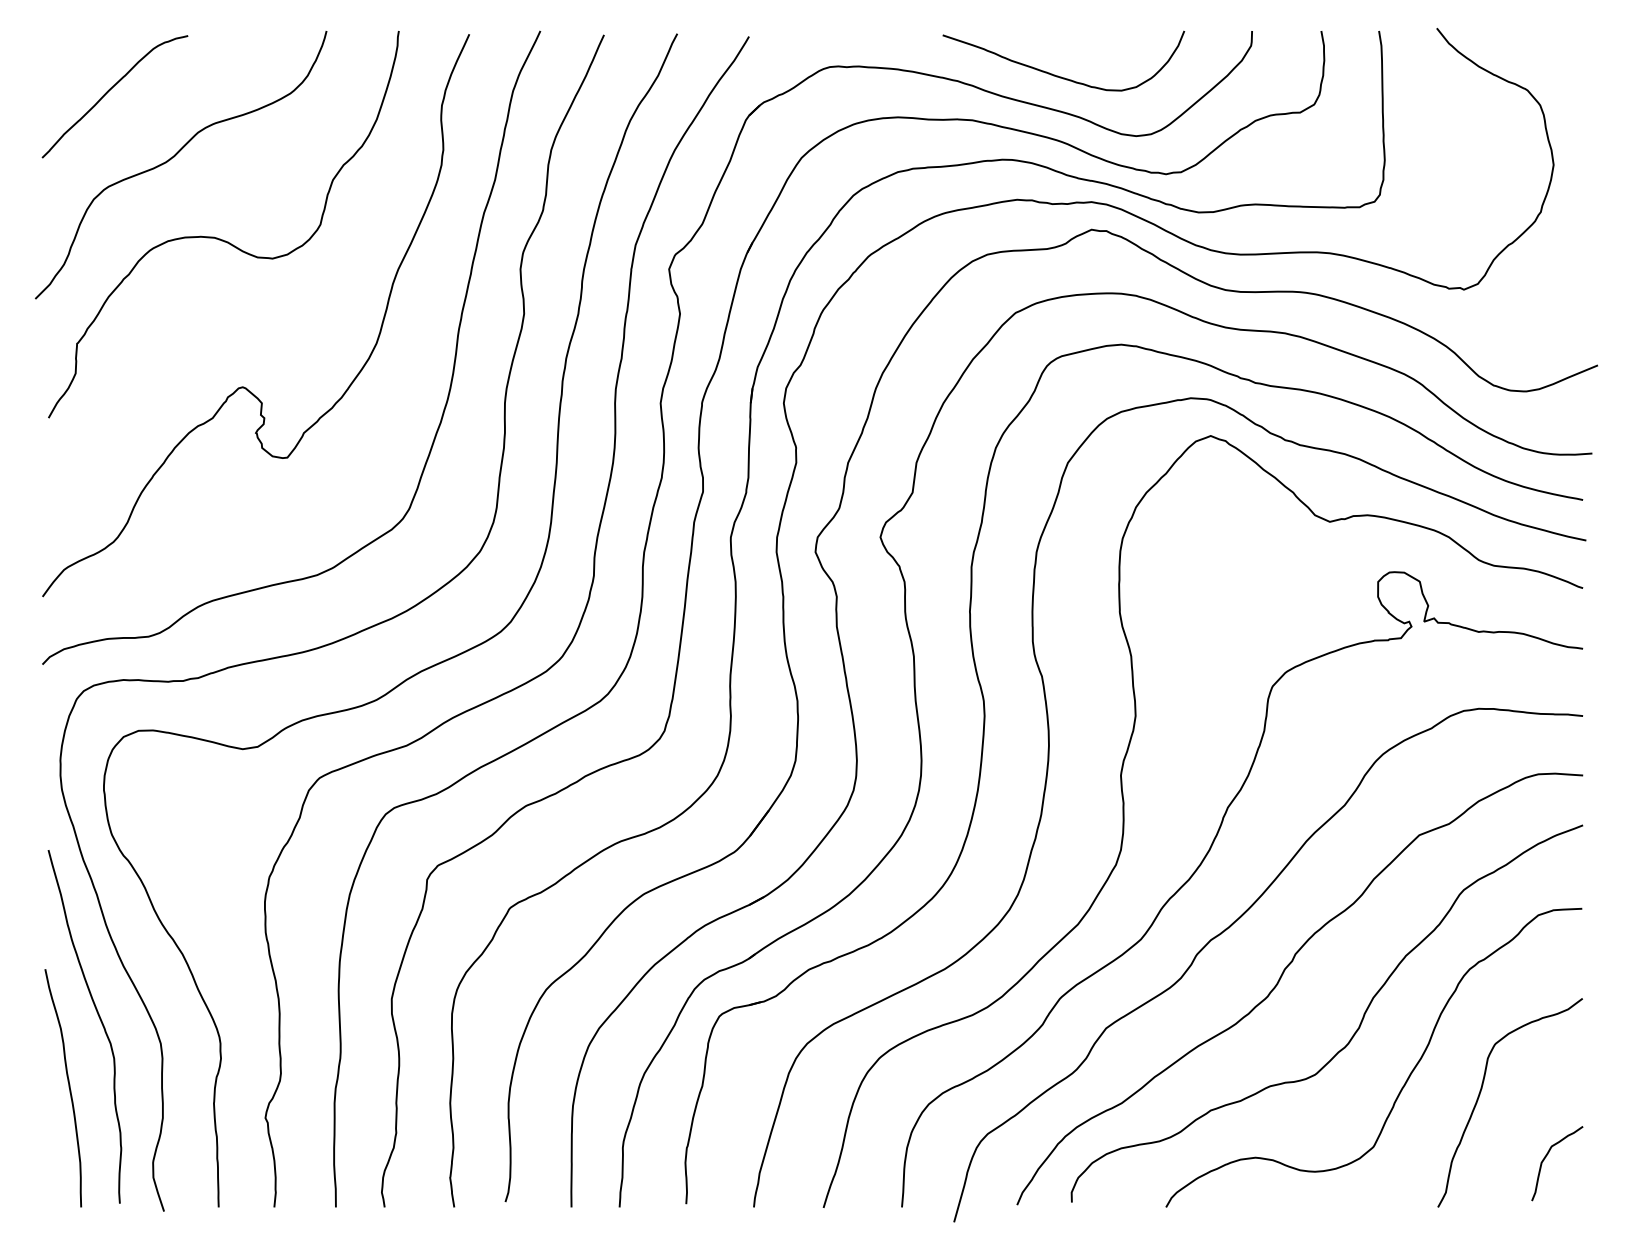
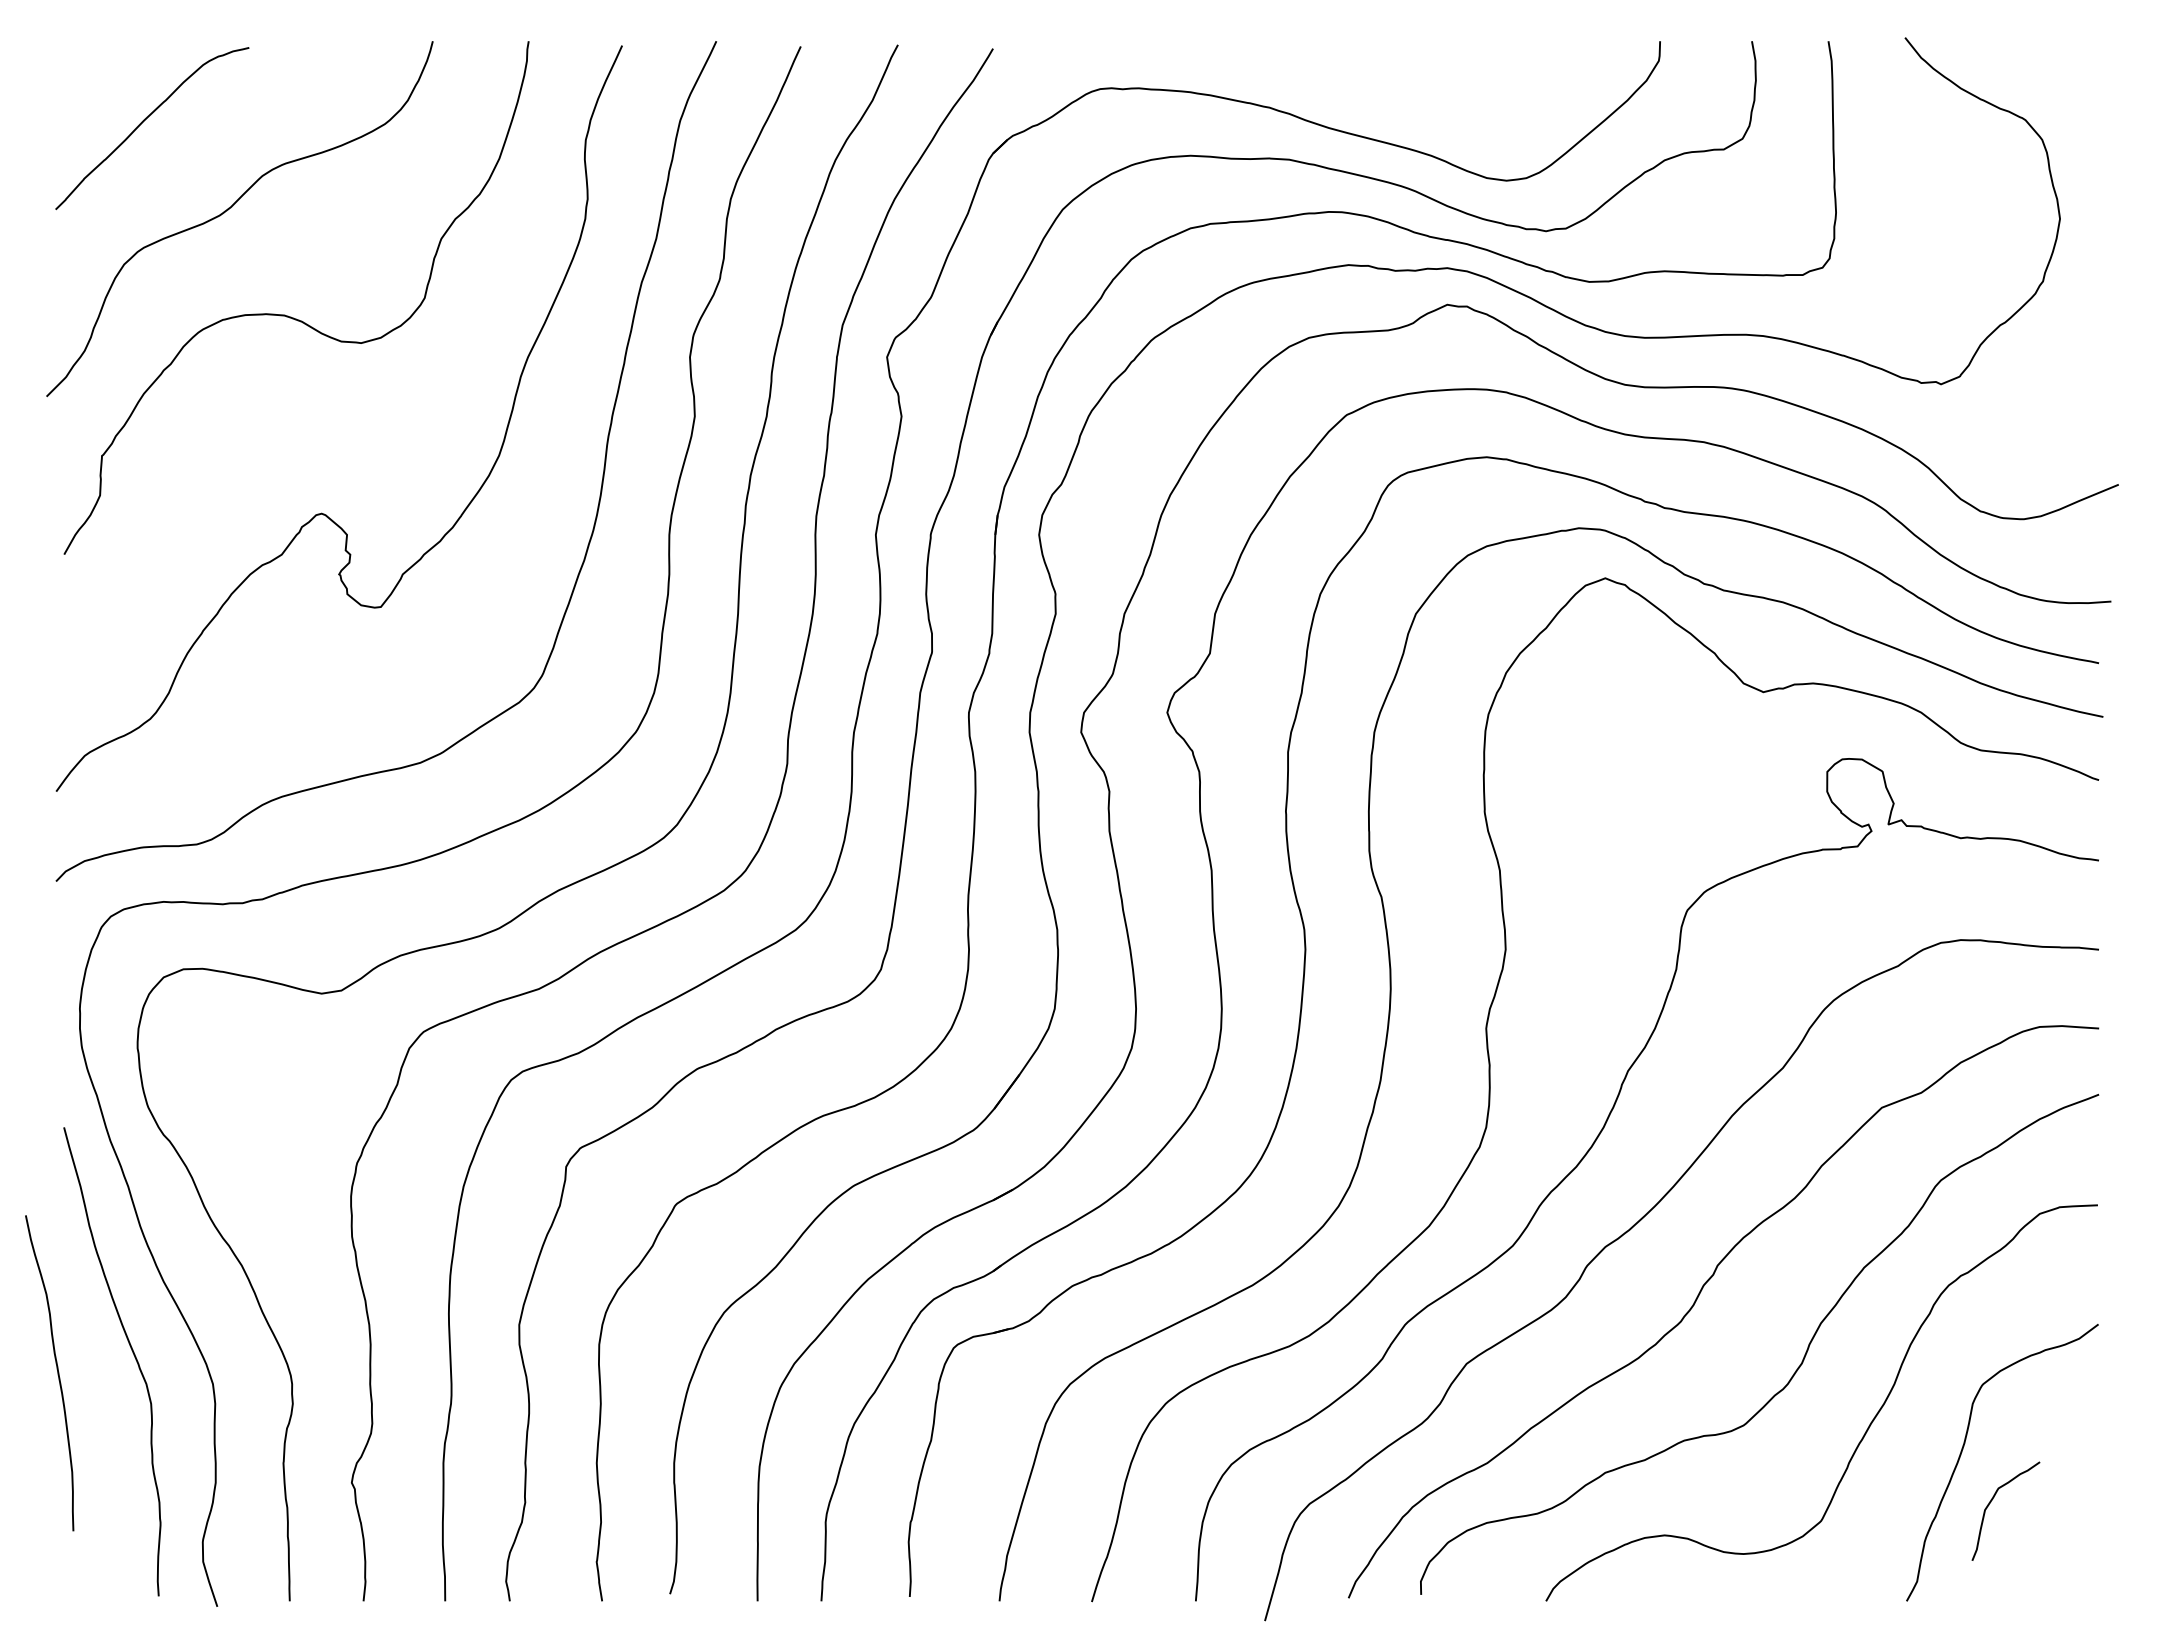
curve: (1057, 75) -> (1402, 100), removed
curve: (69, 1088) -> (57, 1373), moved
curve: (1546, 1157) -> (1991, 1502), moved

